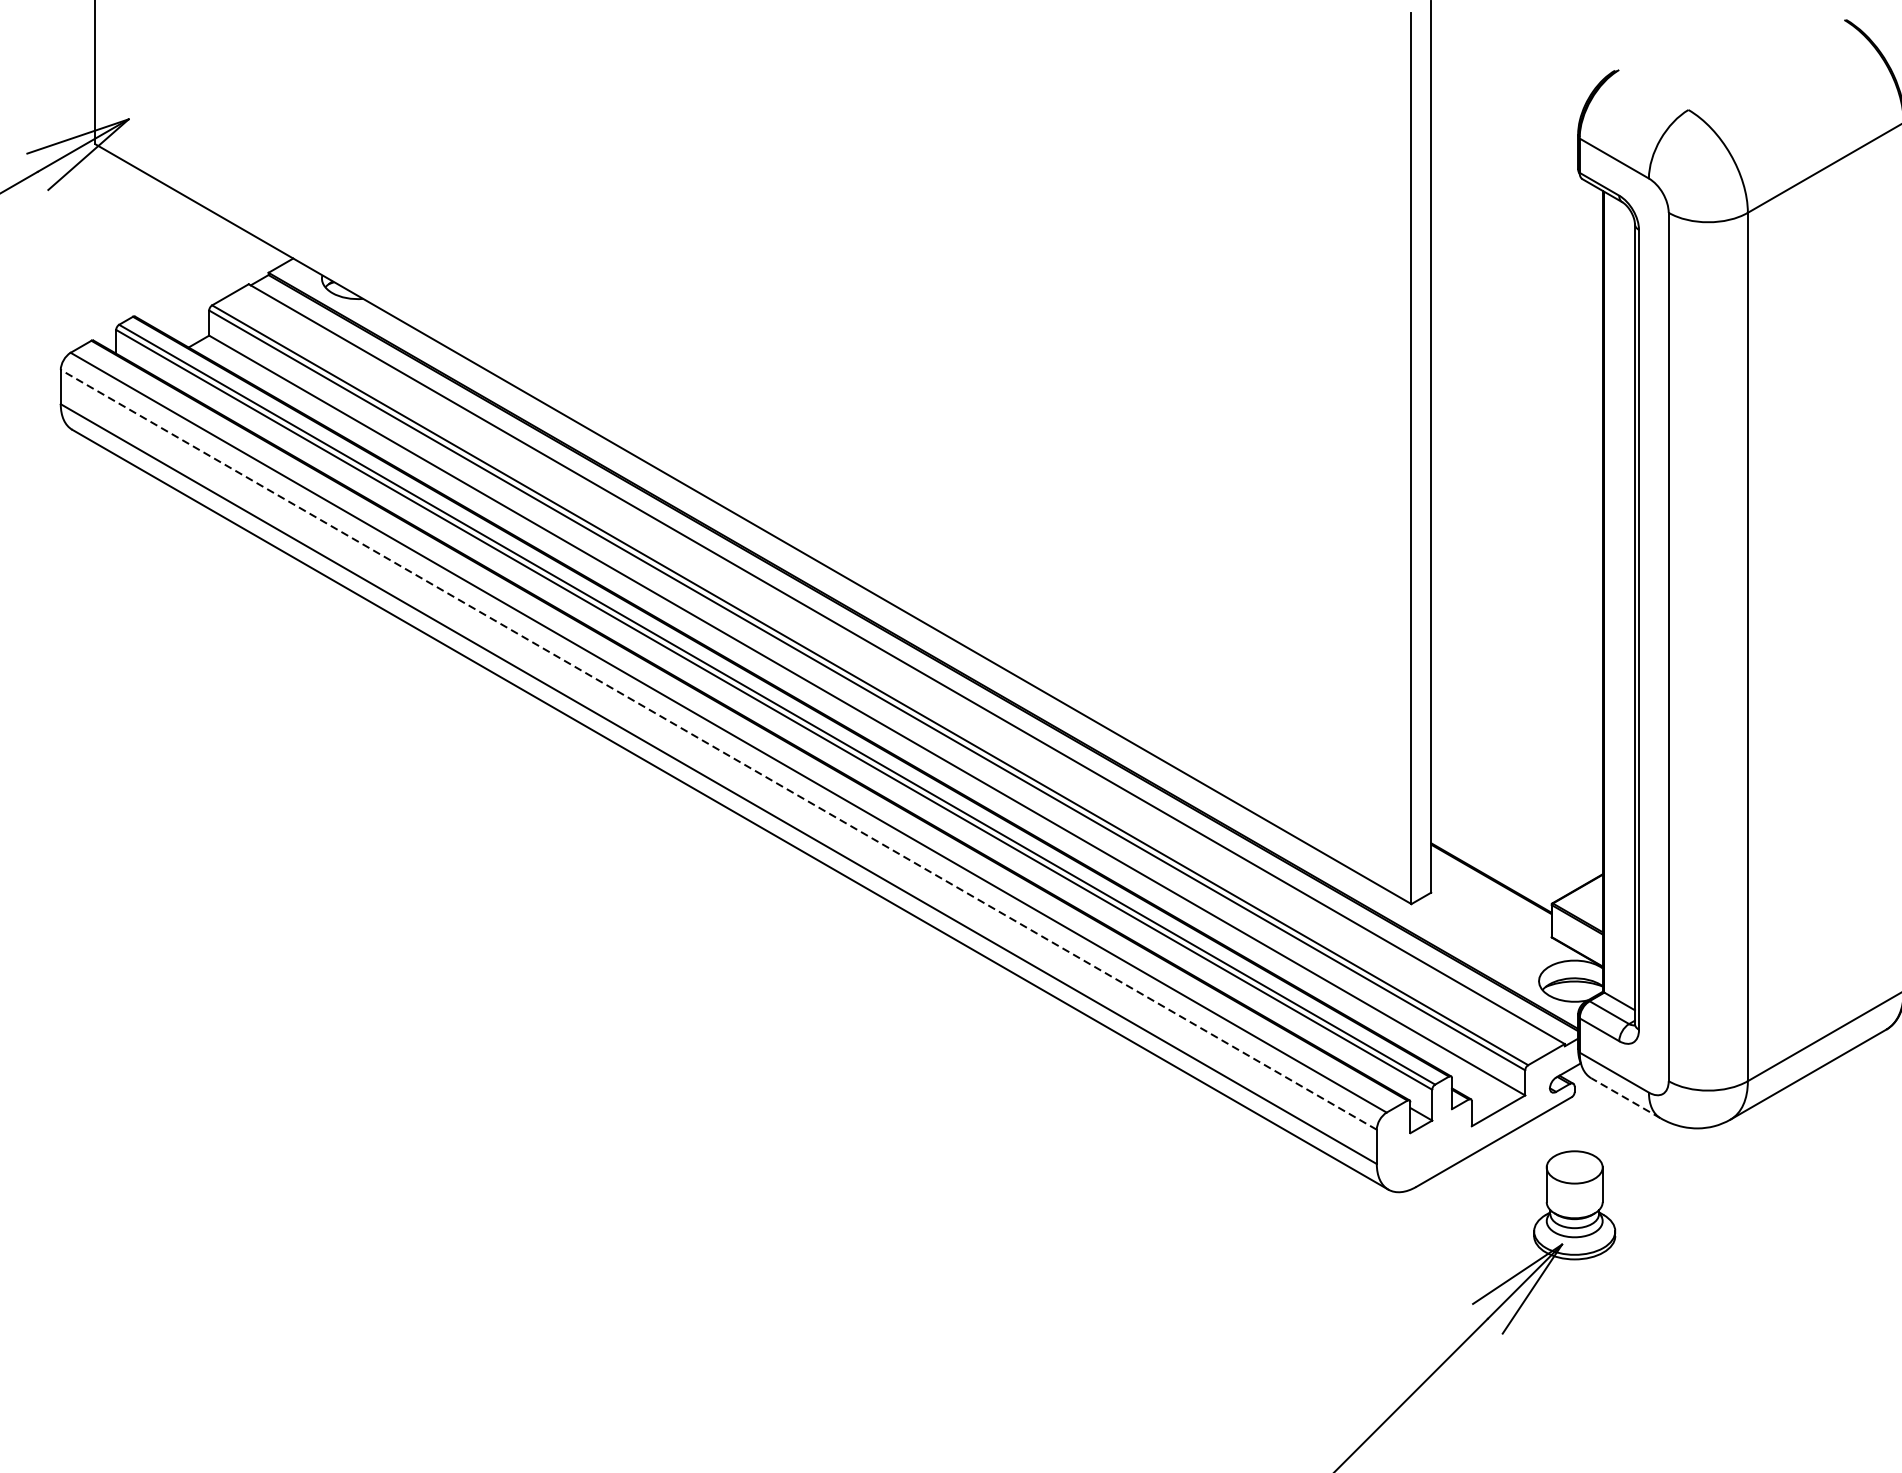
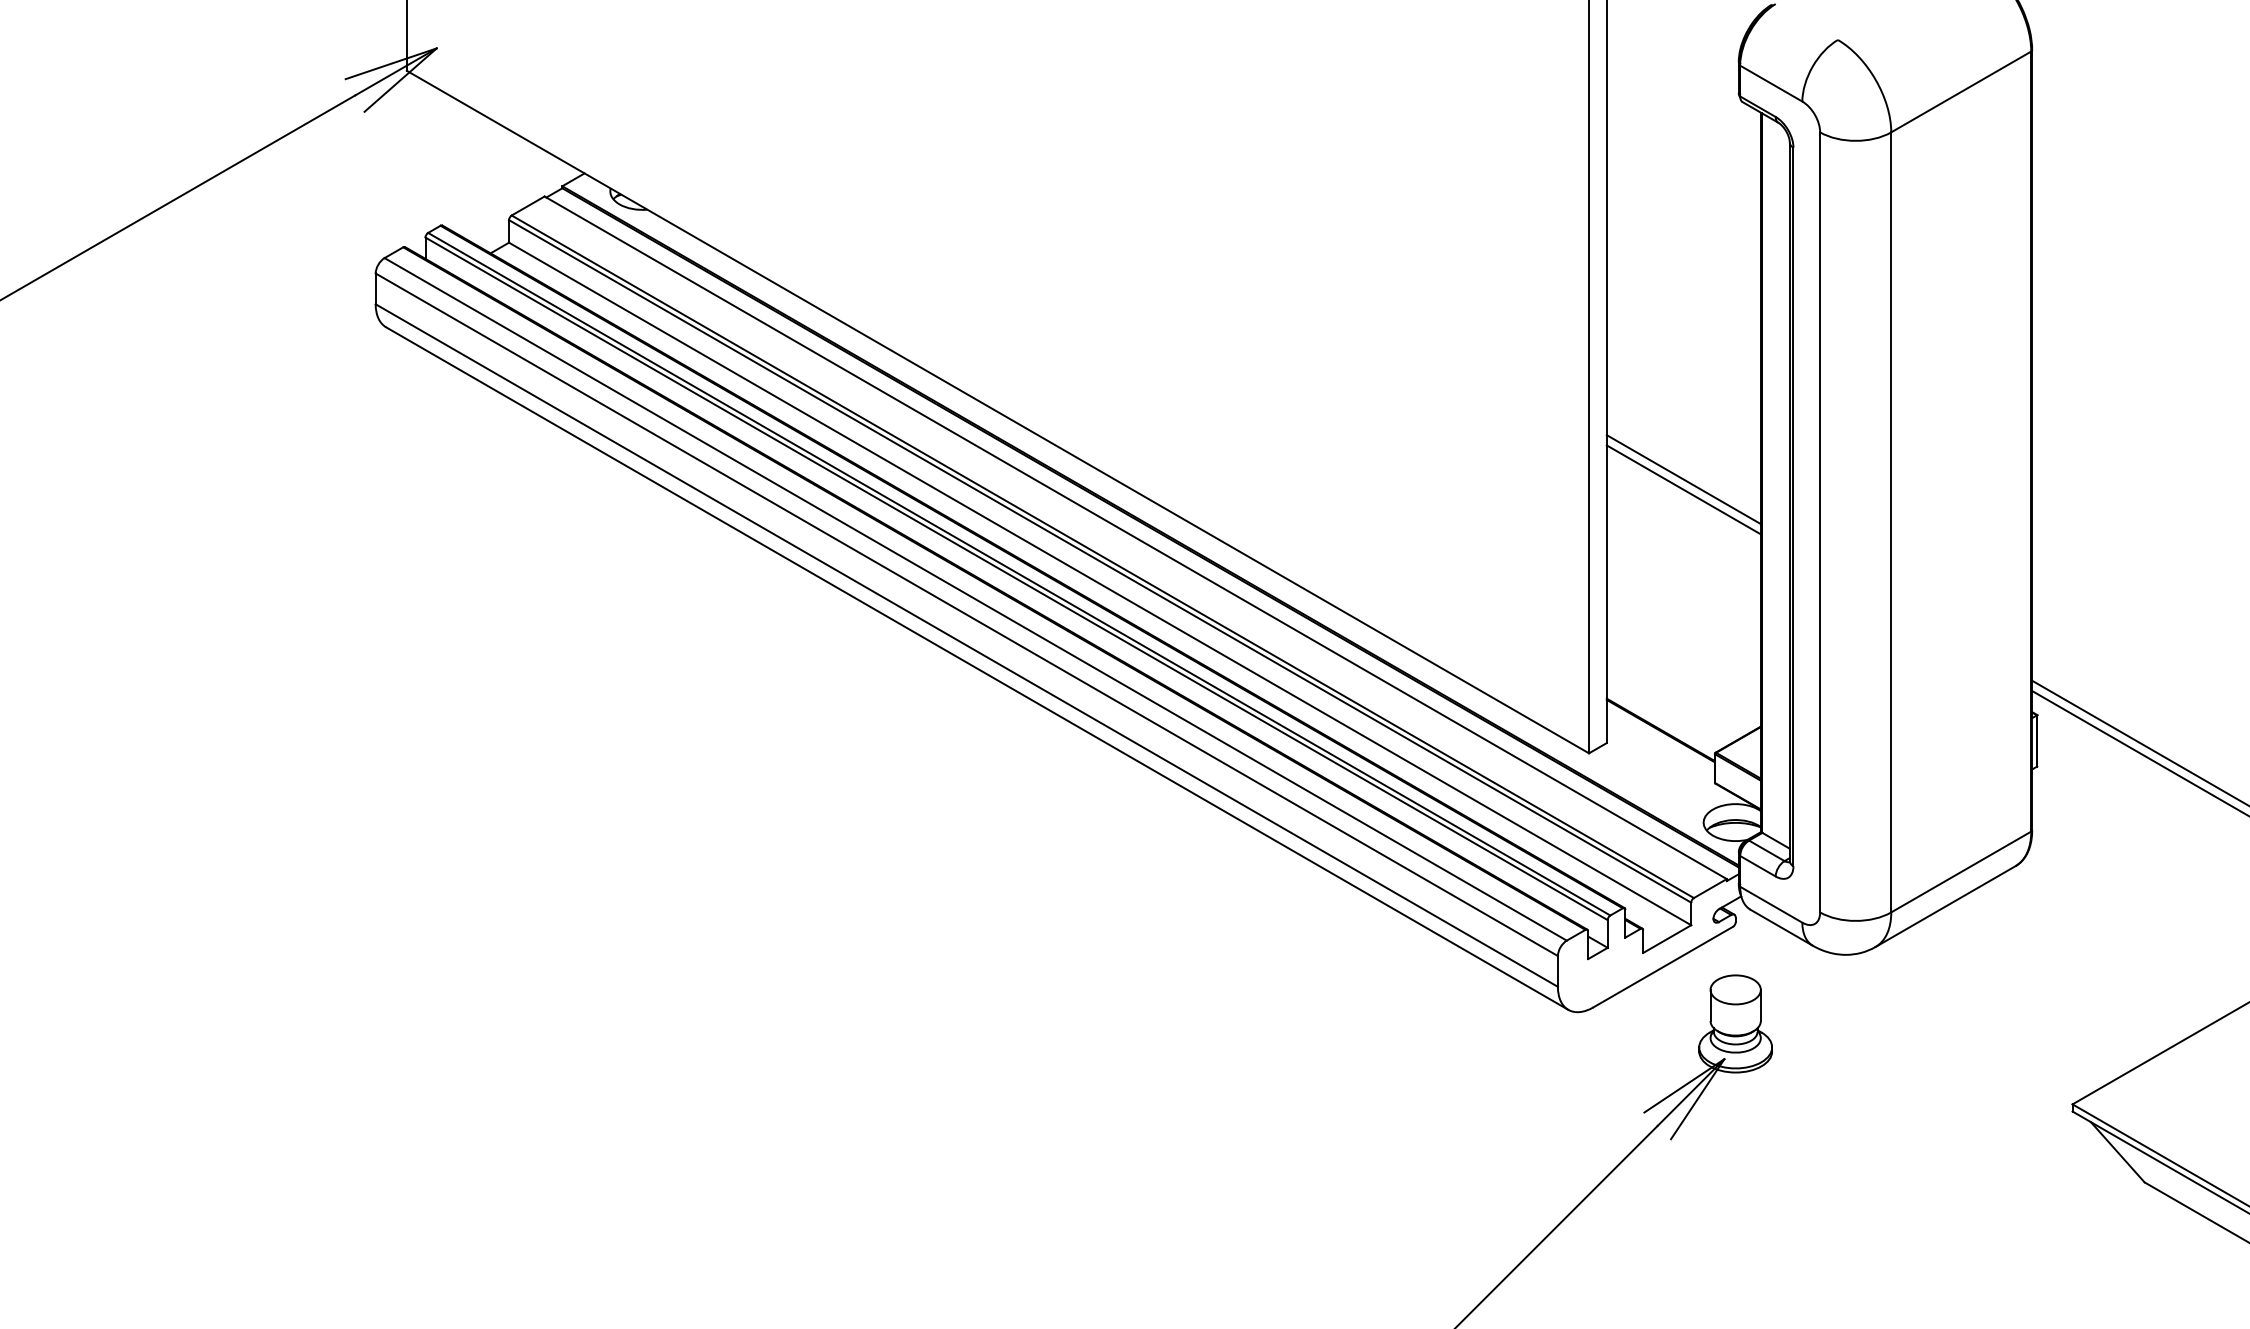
line: (1516, 599) -> (1683, 479), added
line: (1516, 610) -> (1683, 489), added
line: (718, 749) -> (966, 614), dashed -> solid
line: (1625, 1097) -> (1781, 927), dashed -> solid

